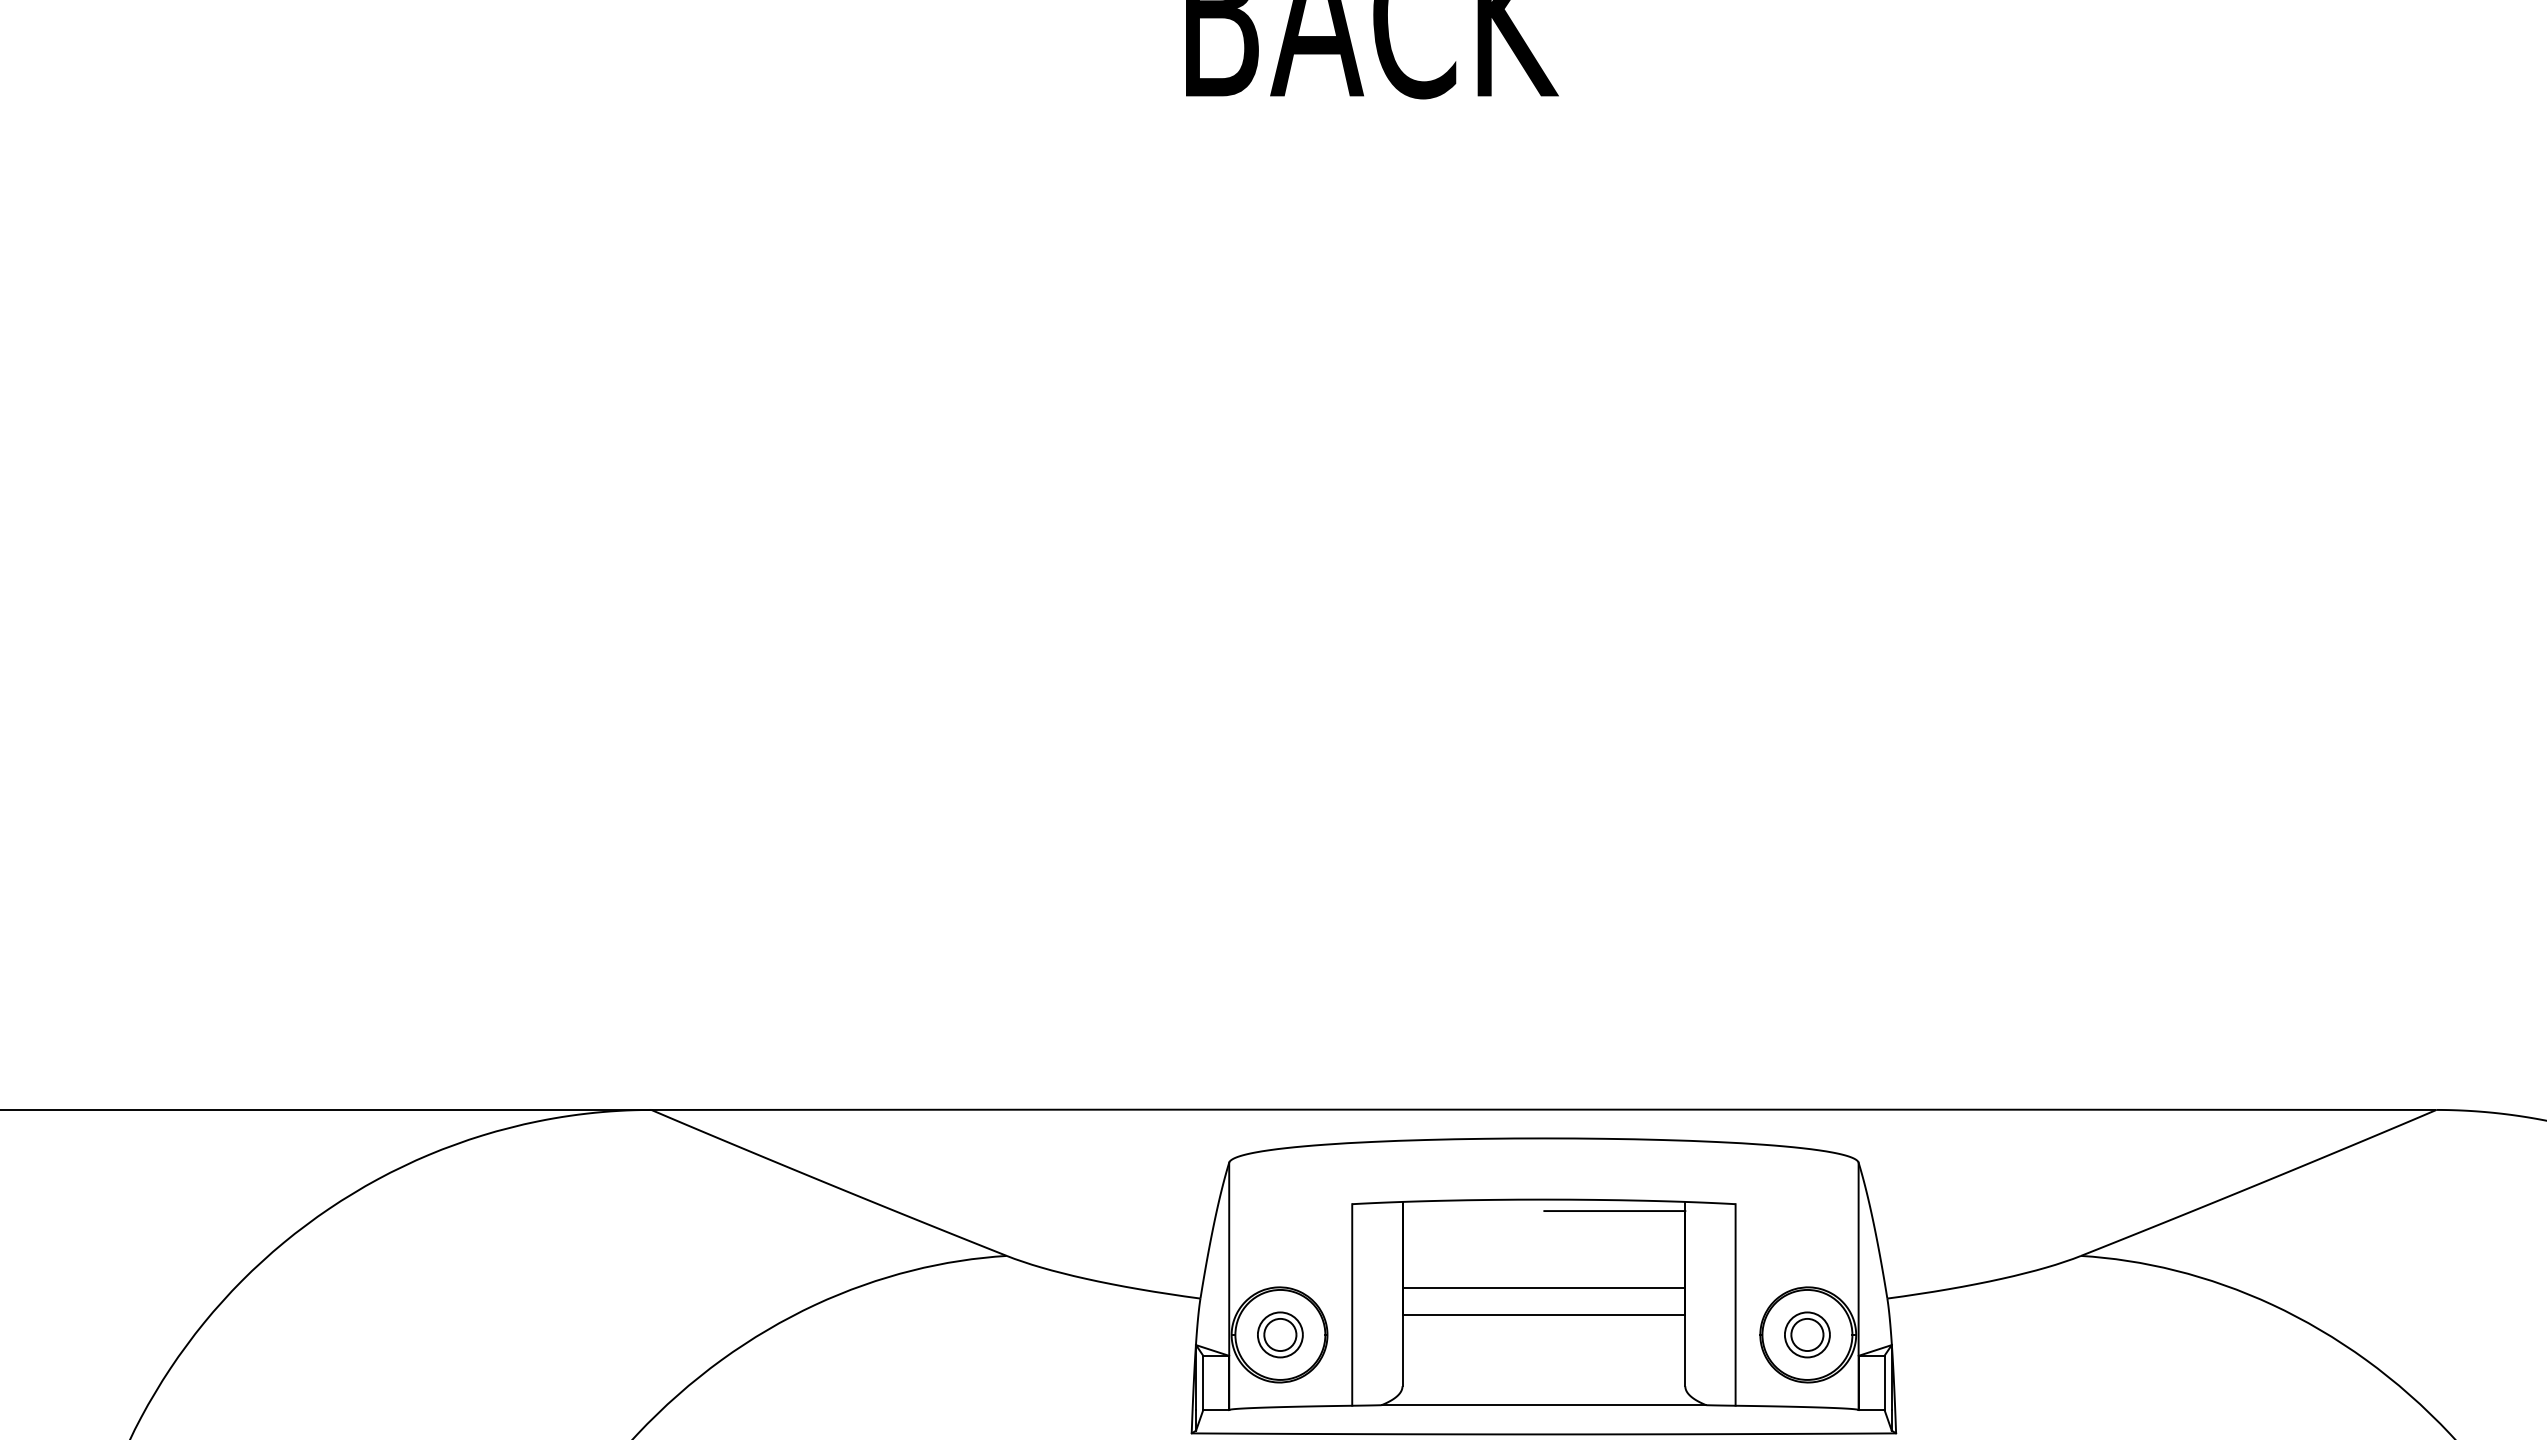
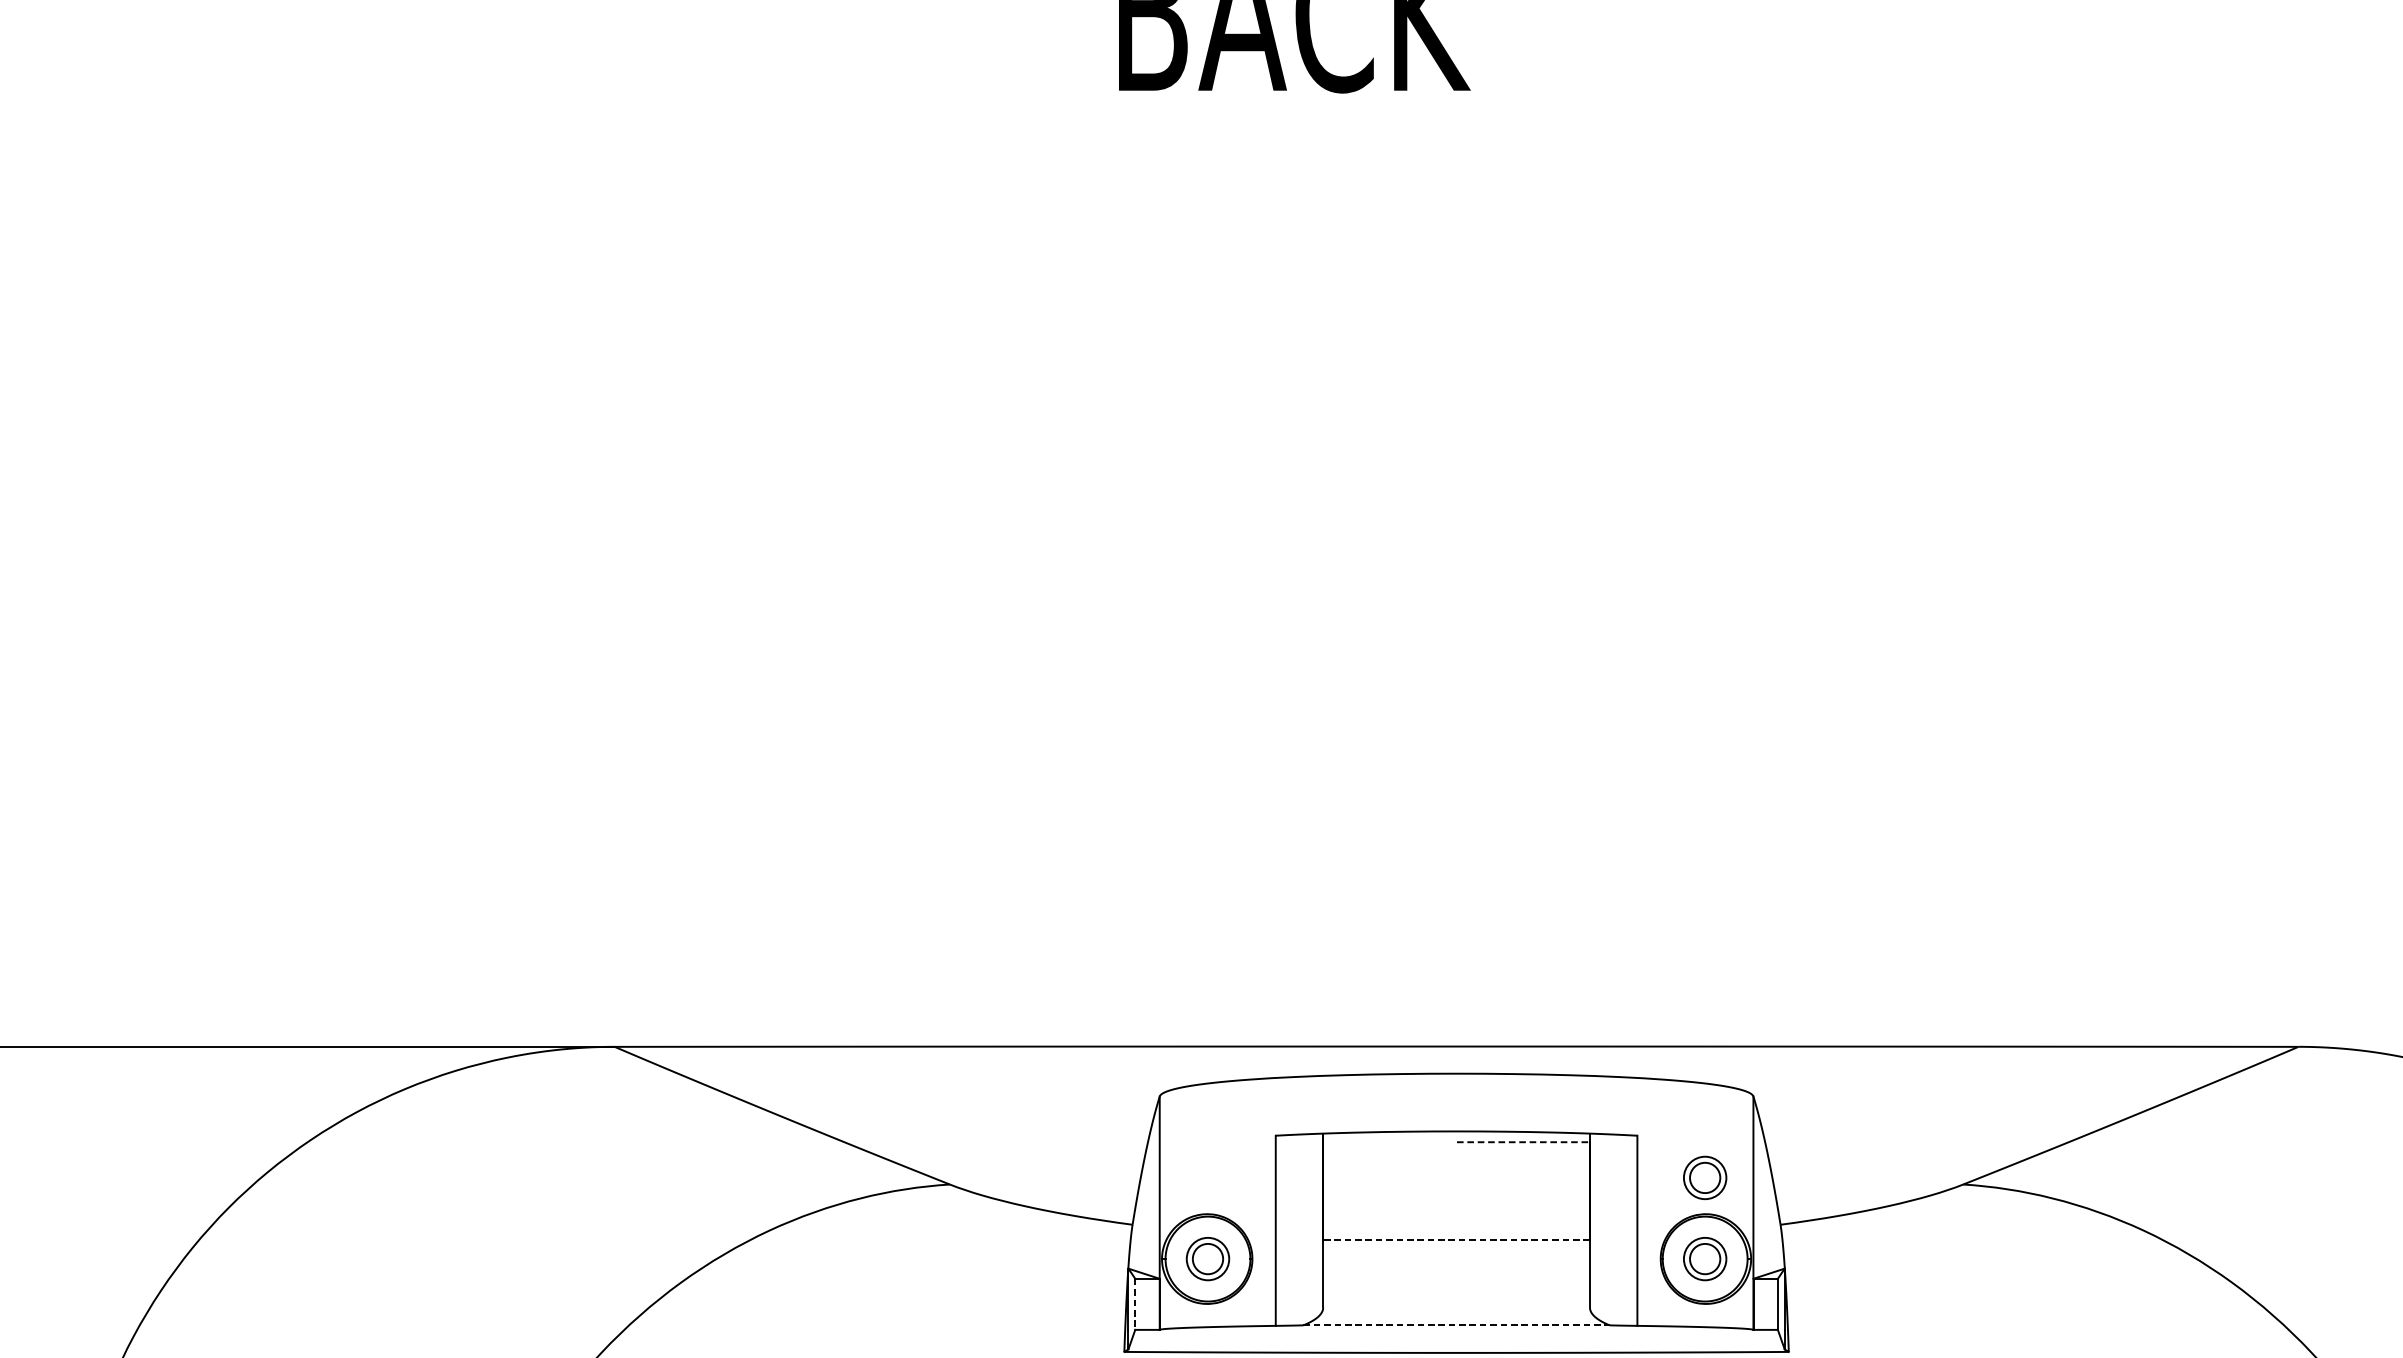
line: (1615, 1211) -> (1524, 1142), solid -> dashed
part: (1807, 1248) -> (1705, 1177), added
line: (1543, 1287) -> (1456, 1214), removed
line: (1543, 1315) -> (1456, 1240), solid -> dashed
line: (1203, 1383) -> (1135, 1304), solid -> dashed
line: (1544, 1405) -> (1457, 1325), solid -> dashed

